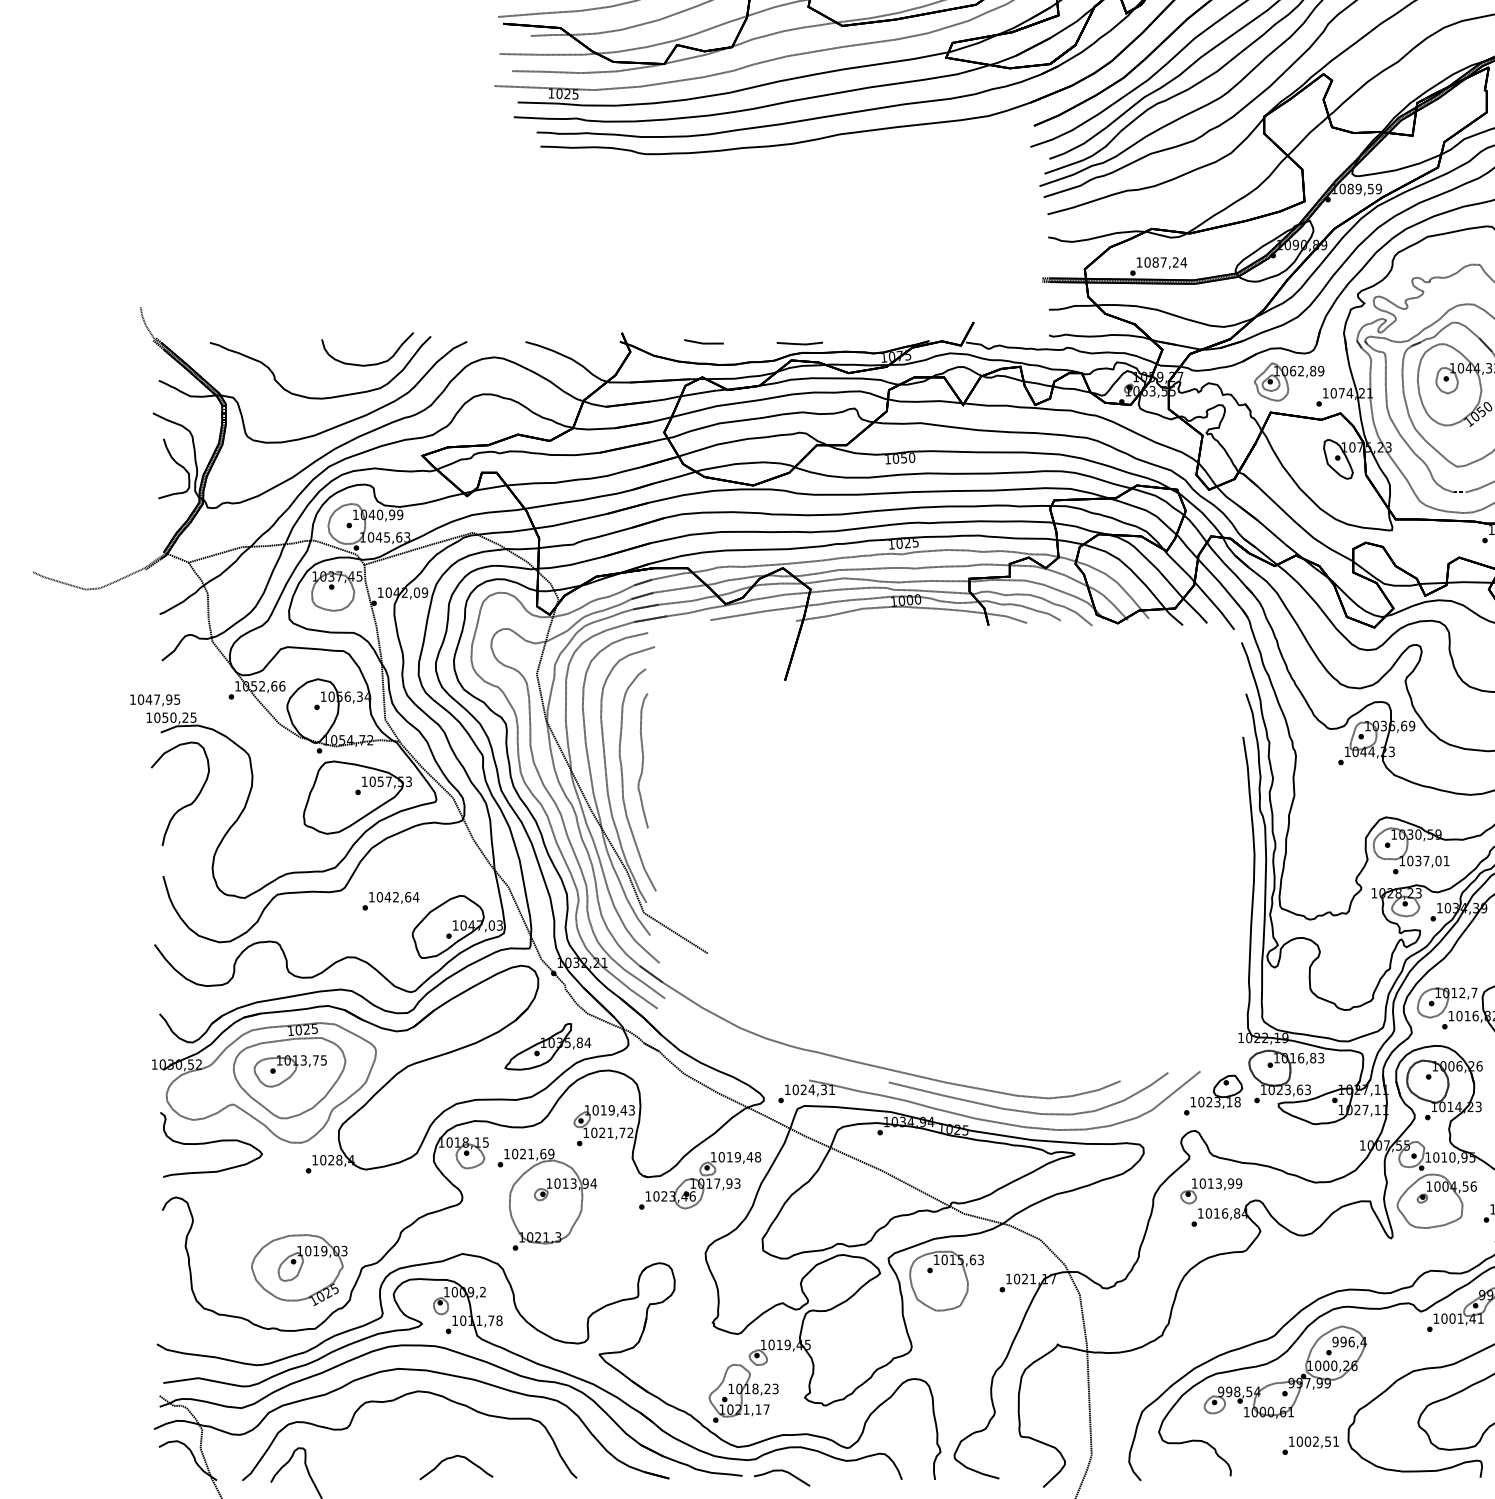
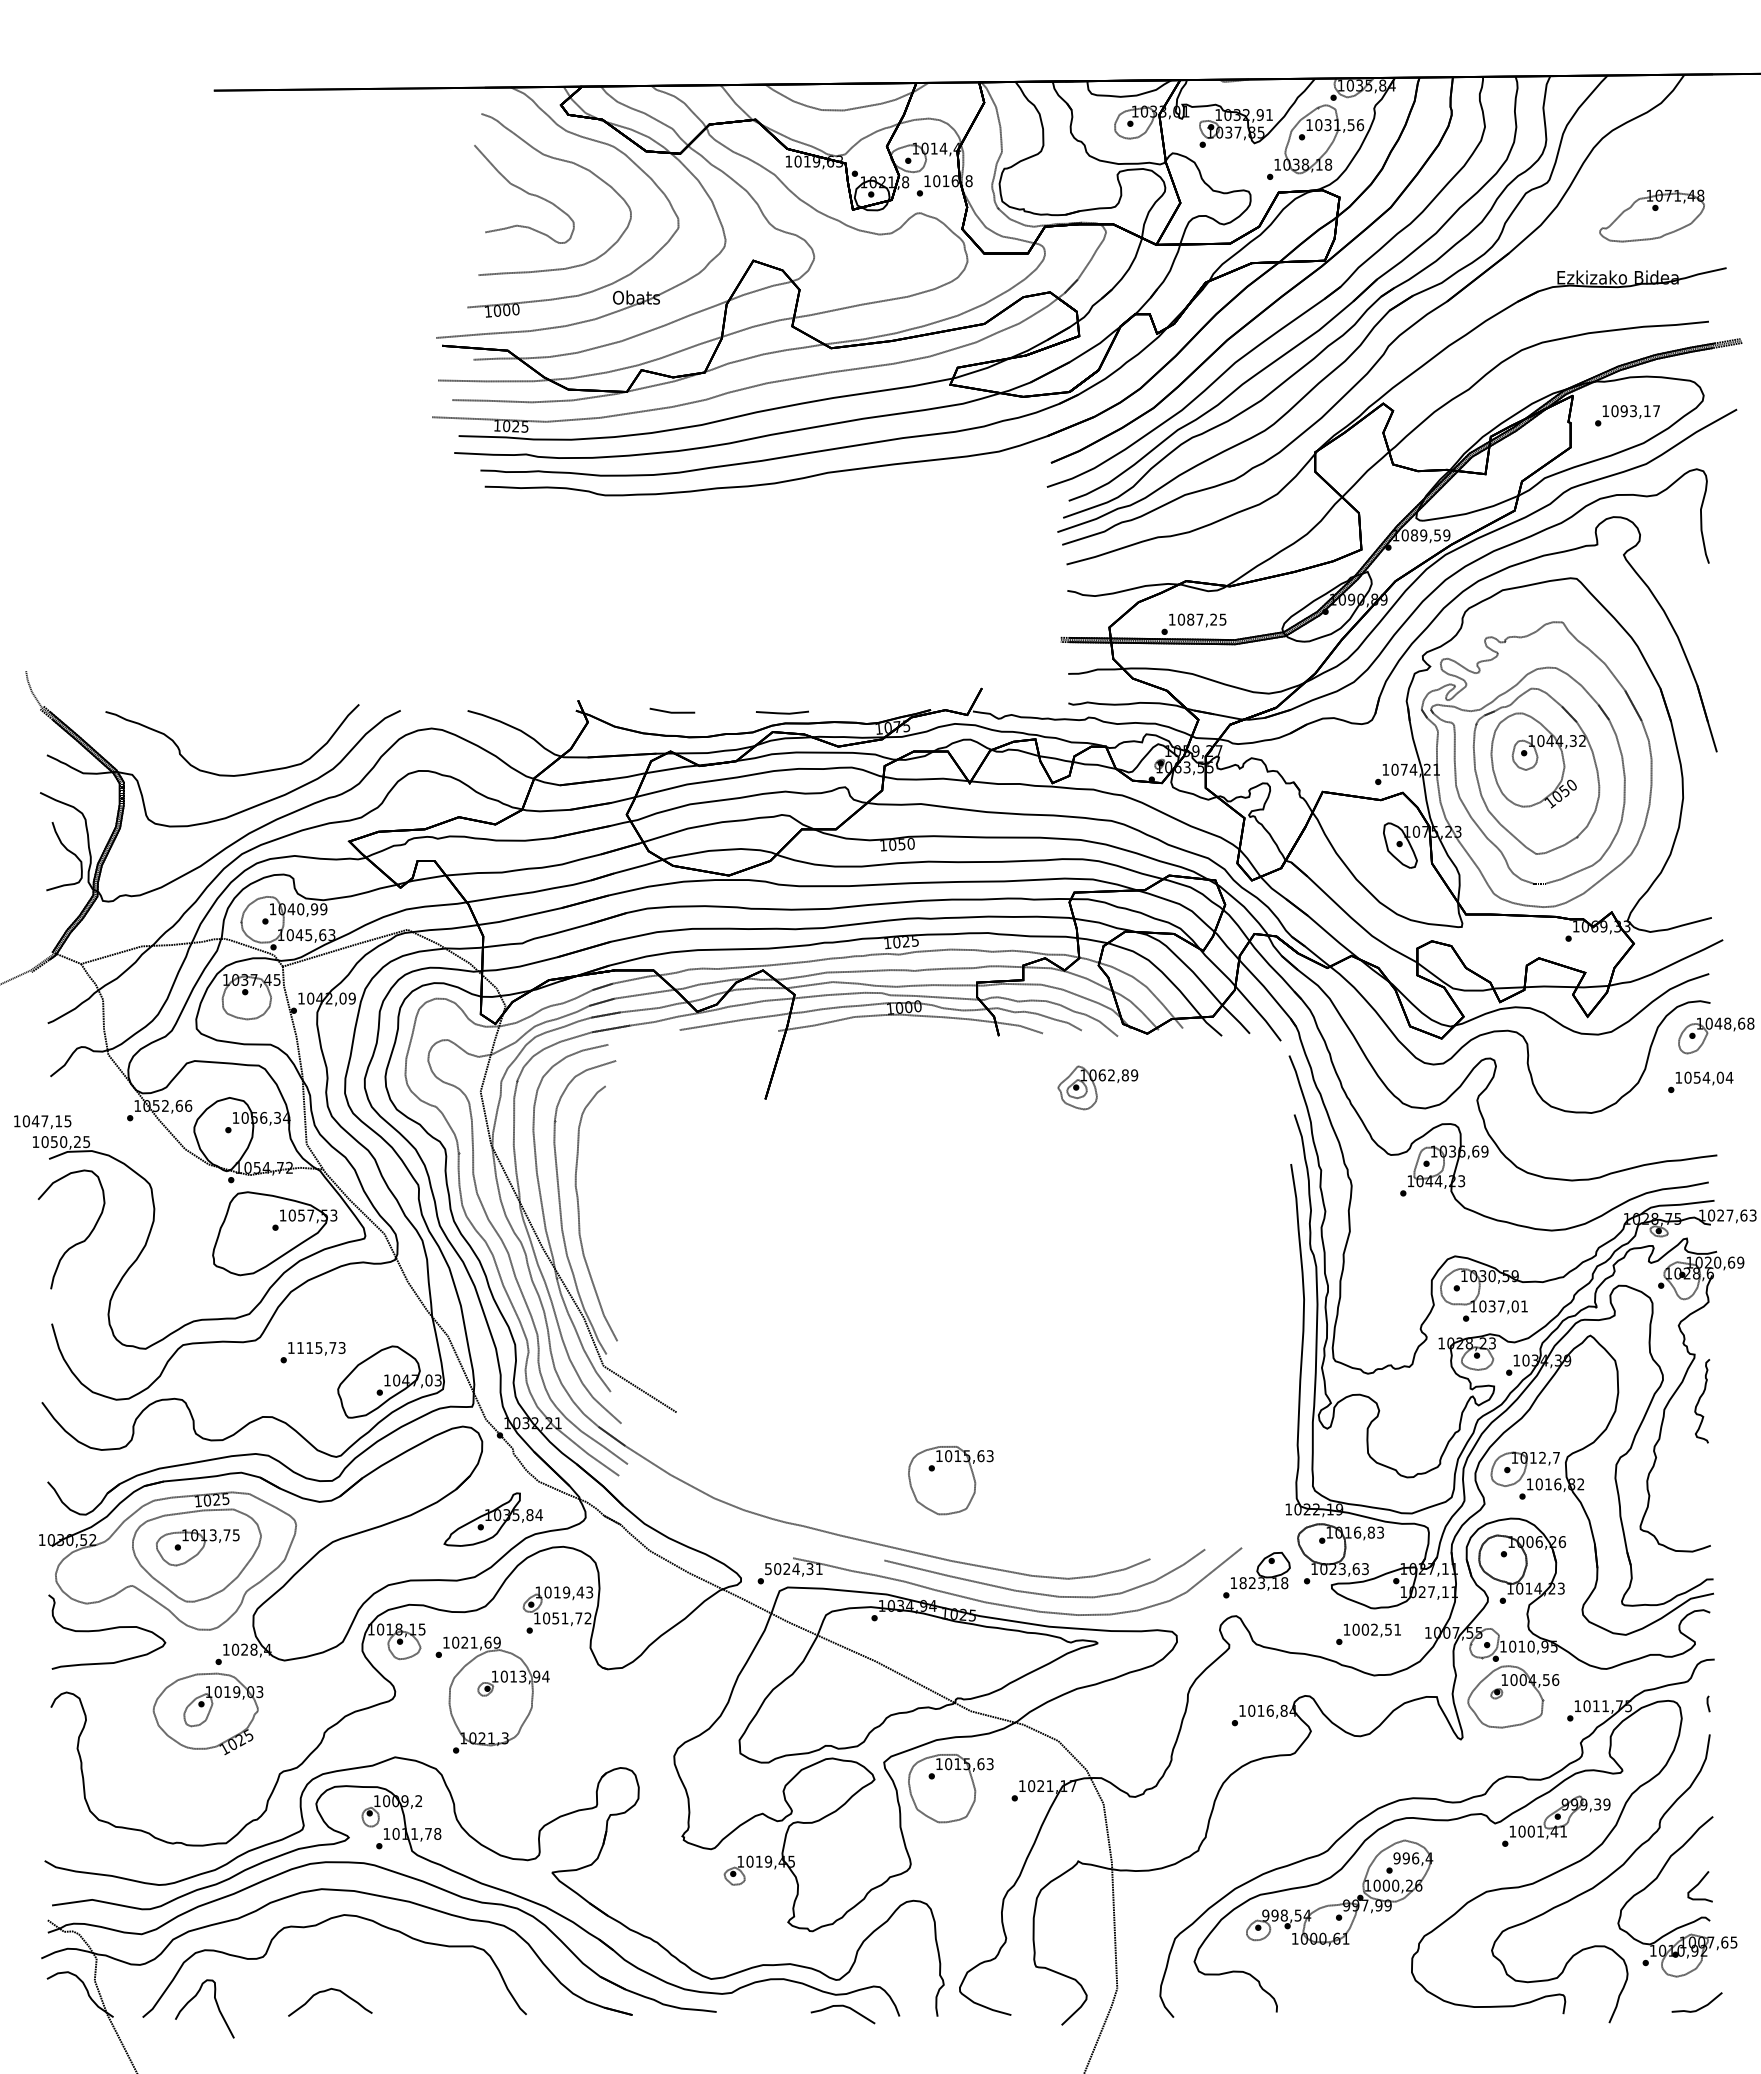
text: (1183, 262) -> (1222, 619), 1087,24 -> 1087,25
part: (367, 364) -> (286, 736), removed
part: (1288, 381) -> (1097, 1087), moved
text: (168, 699) -> (58, 1121), 1047,95 -> 1047,15
curve: (643, 760) -> (602, 1191), removed
text: (398, 897) -> (321, 1348), 1042,64 -> 1115,73
part: (946, 1012) -> (950, 1480), added
text: (787, 1090) -> (768, 1569), 1024,31 -> 5024,31
text: (1200, 1101) -> (1242, 1582), 1023,18 -> 1823,18
text: (602, 1132) -> (555, 1618), 1021,72 -> 1051,72
part: (699, 1180) -> (667, 1673), removed
part: (1211, 1191) -> (1254, 1685), removed
part: (298, 1269) -> (207, 1713), moved
part: (743, 1393) -> (717, 1917), removed
text: (1310, 1444) -> (1368, 1633), moved
curve: (453, 1458) -> (327, 1991), moved
curve: (783, 1471) -> (844, 2007), moved

